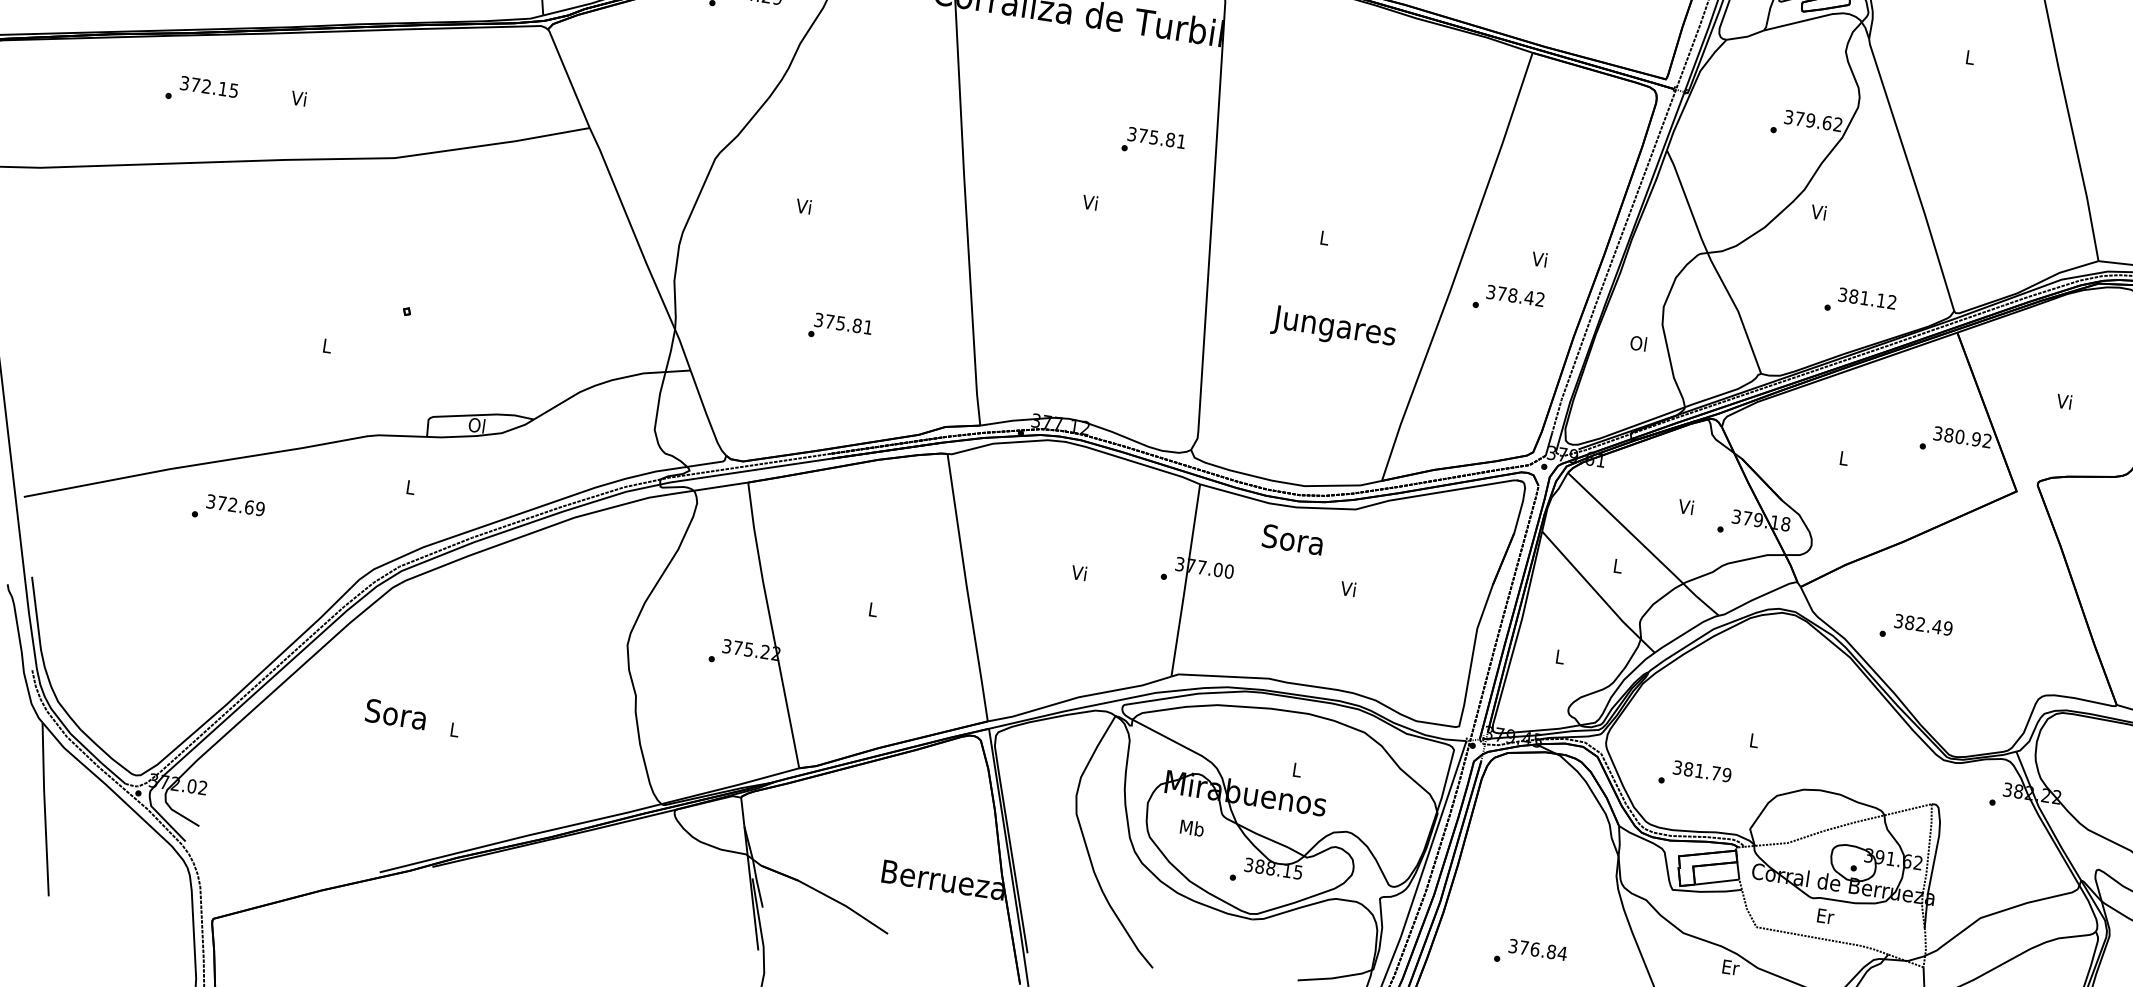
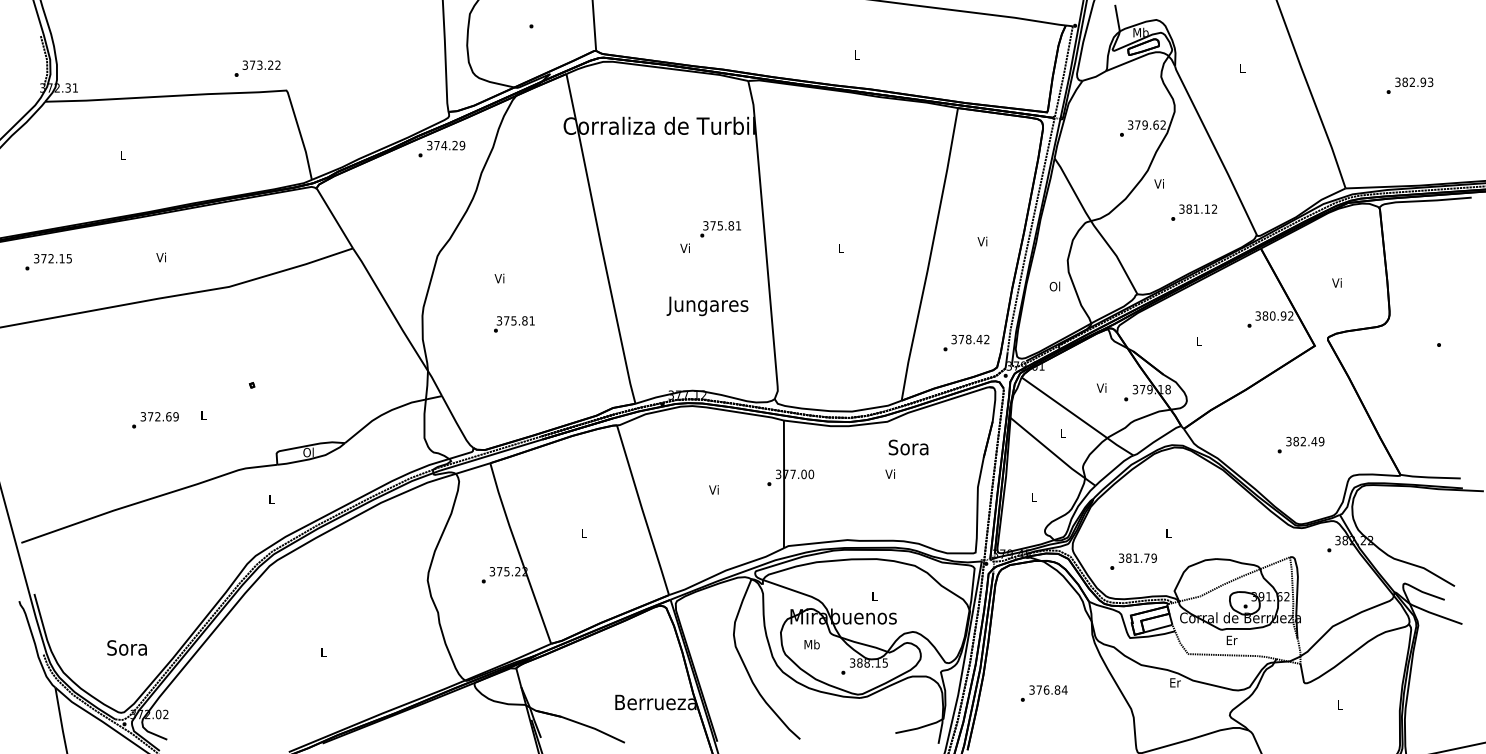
text: (201, 91) -> (48, 262), moved
text: (1153, 143) -> (720, 229), moved
text: (1508, 299) -> (966, 342), moved
text: (1861, 302) -> (1194, 212), moved
text: (840, 328) -> (514, 324), moved
text: (1333, 328) -> (707, 306), moved
text: (228, 509) -> (155, 420), moved
text: (1292, 539) -> (908, 447), moved
text: (1915, 628) -> (1300, 444), moved
text: (395, 713) -> (126, 647), moved

